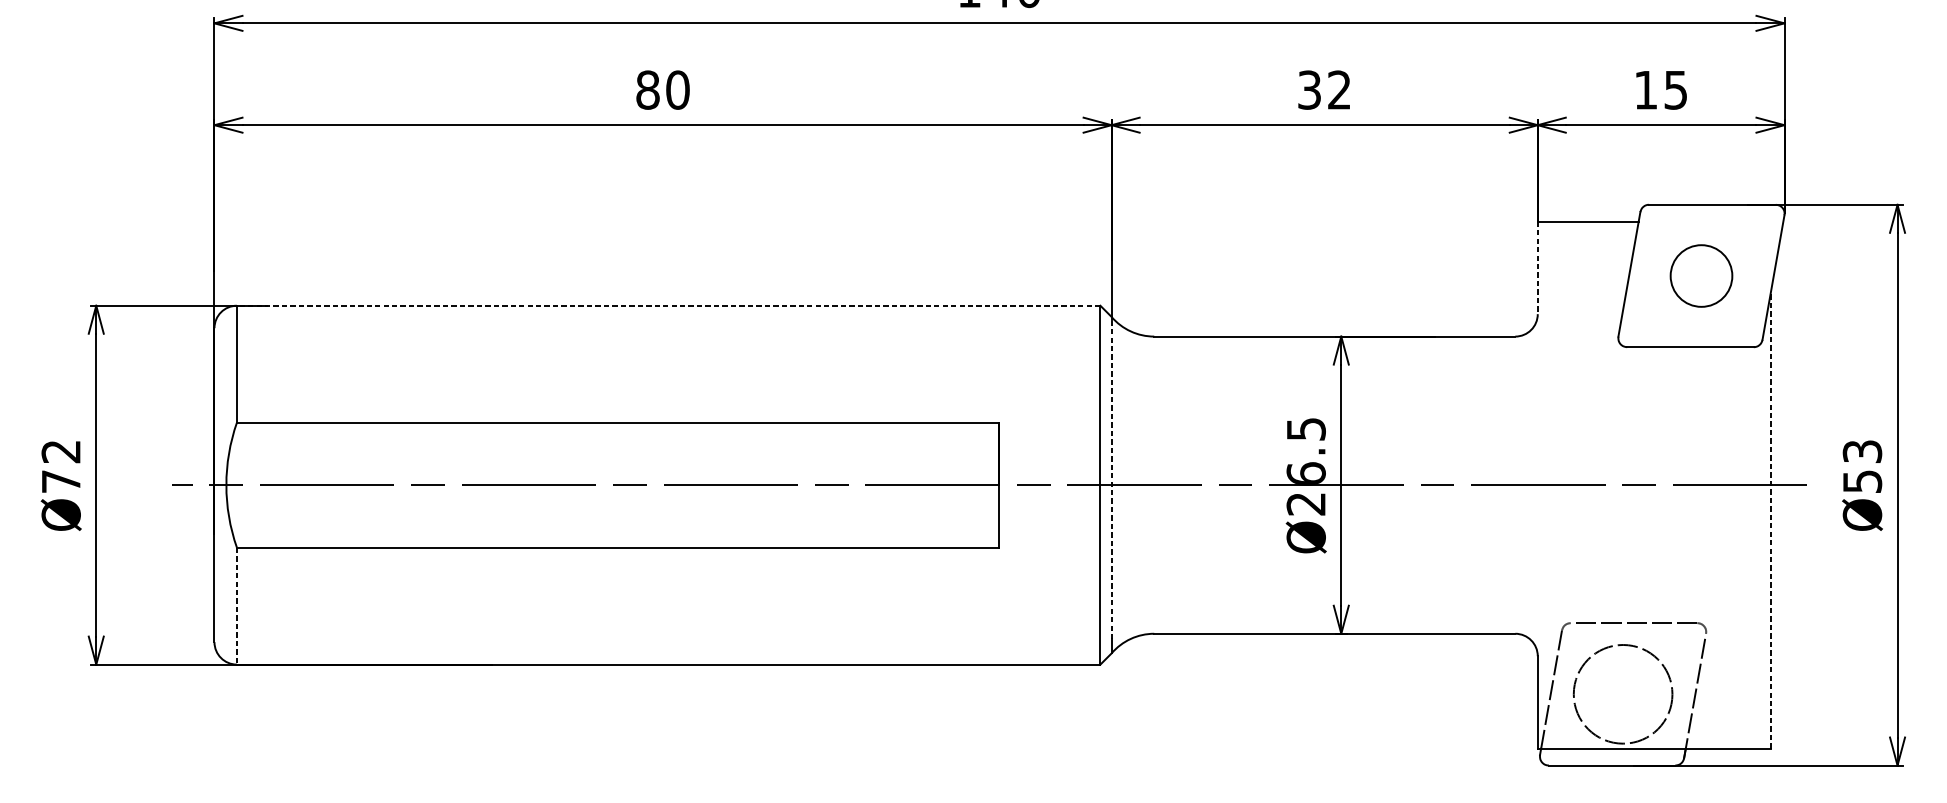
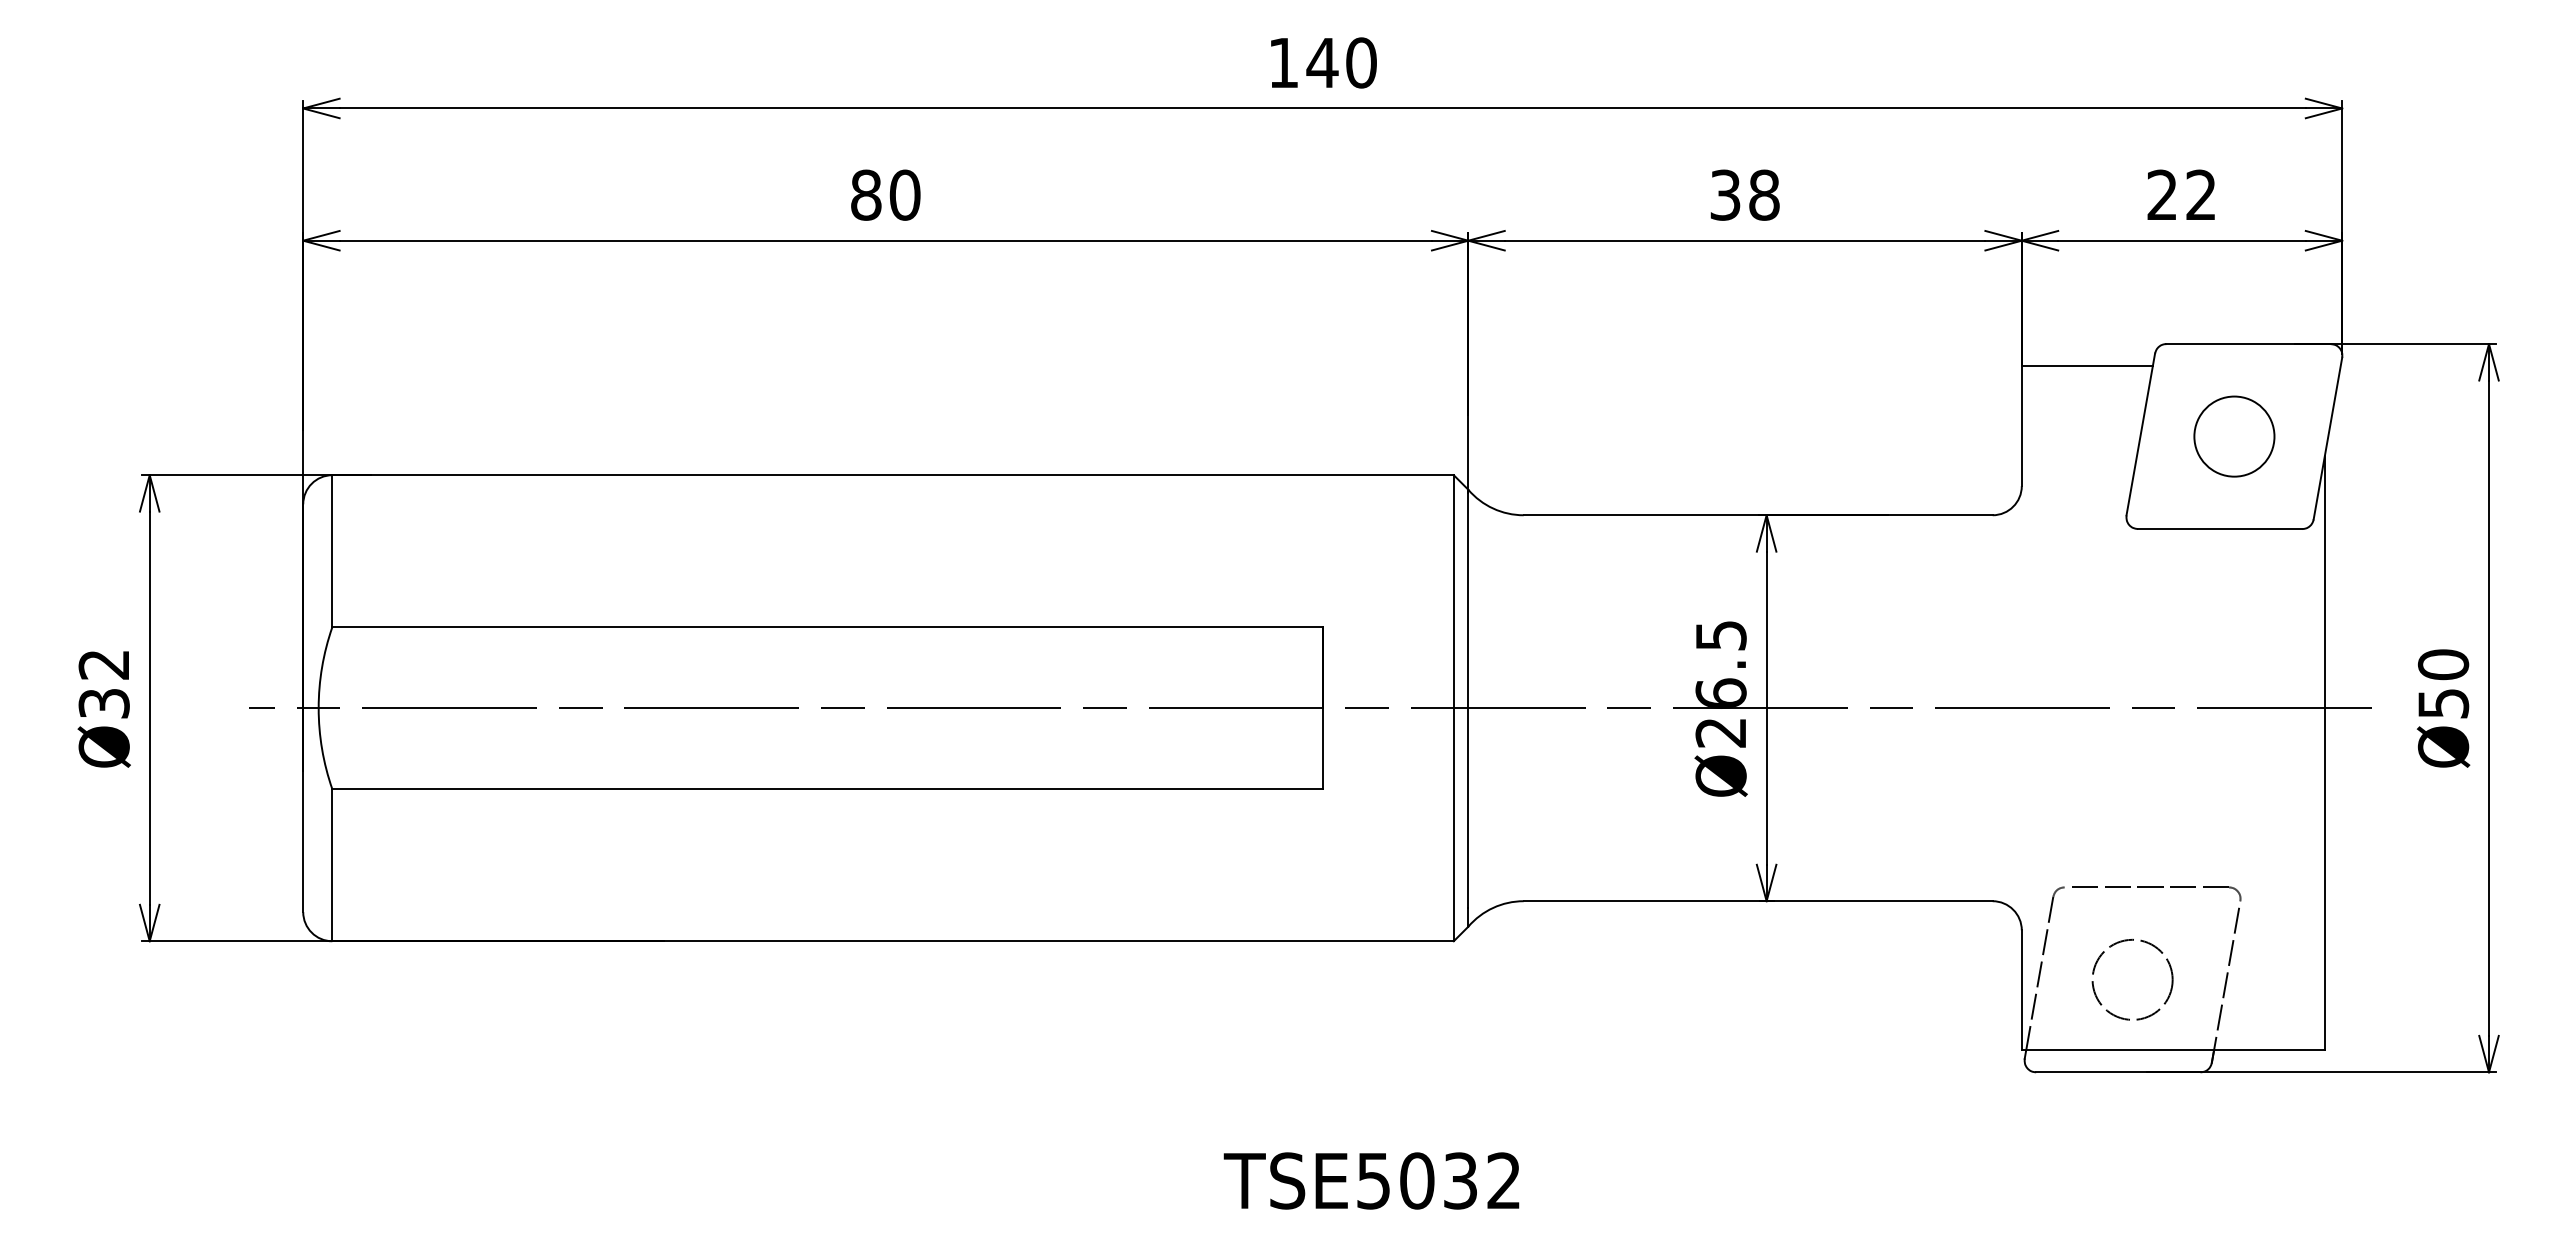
text: (1339, 89) -> (1764, 194), 32 -> 38
text: (1660, 89) -> (2181, 194), 15 -> 22
line: (1537, 268) -> (2021, 426), dashed -> solid
line: (668, 305) -> (893, 475), dashed -> solid
text: (1862, 451) -> (2443, 664), Ø53 -> Ø50
line: (1111, 477) -> (1468, 698), dashed -> solid
text: (60, 481) -> (103, 703), Ø72 -> Ø32
line: (1770, 519) -> (2324, 752), dashed -> solid
line: (237, 606) -> (332, 865), dashed -> solid
circle: (1623, 694) -> (2132, 979), size x0.62

